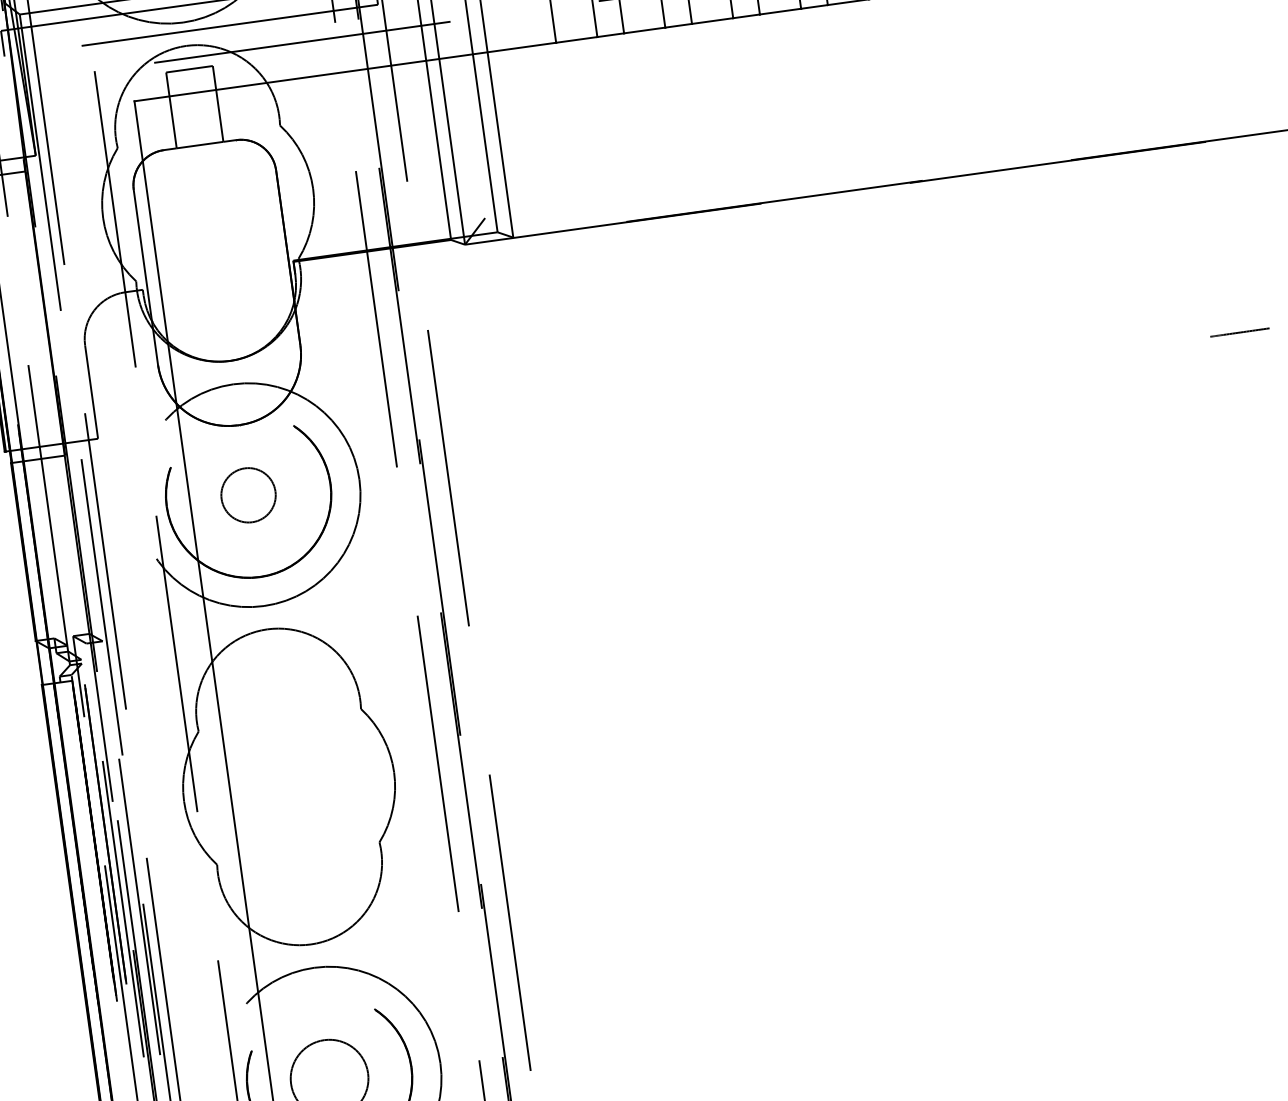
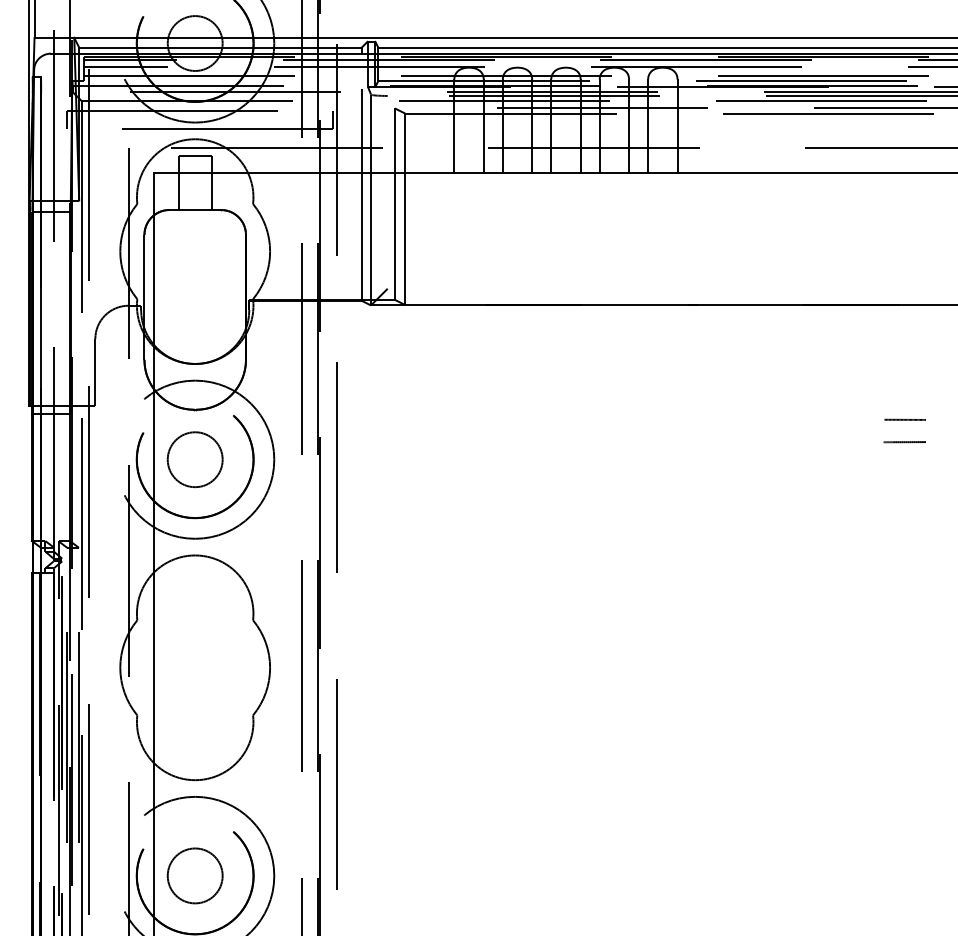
line: (1235, 300) -> (904, 419), added
circle: (247, 495) -> (194, 459), size x1.43

